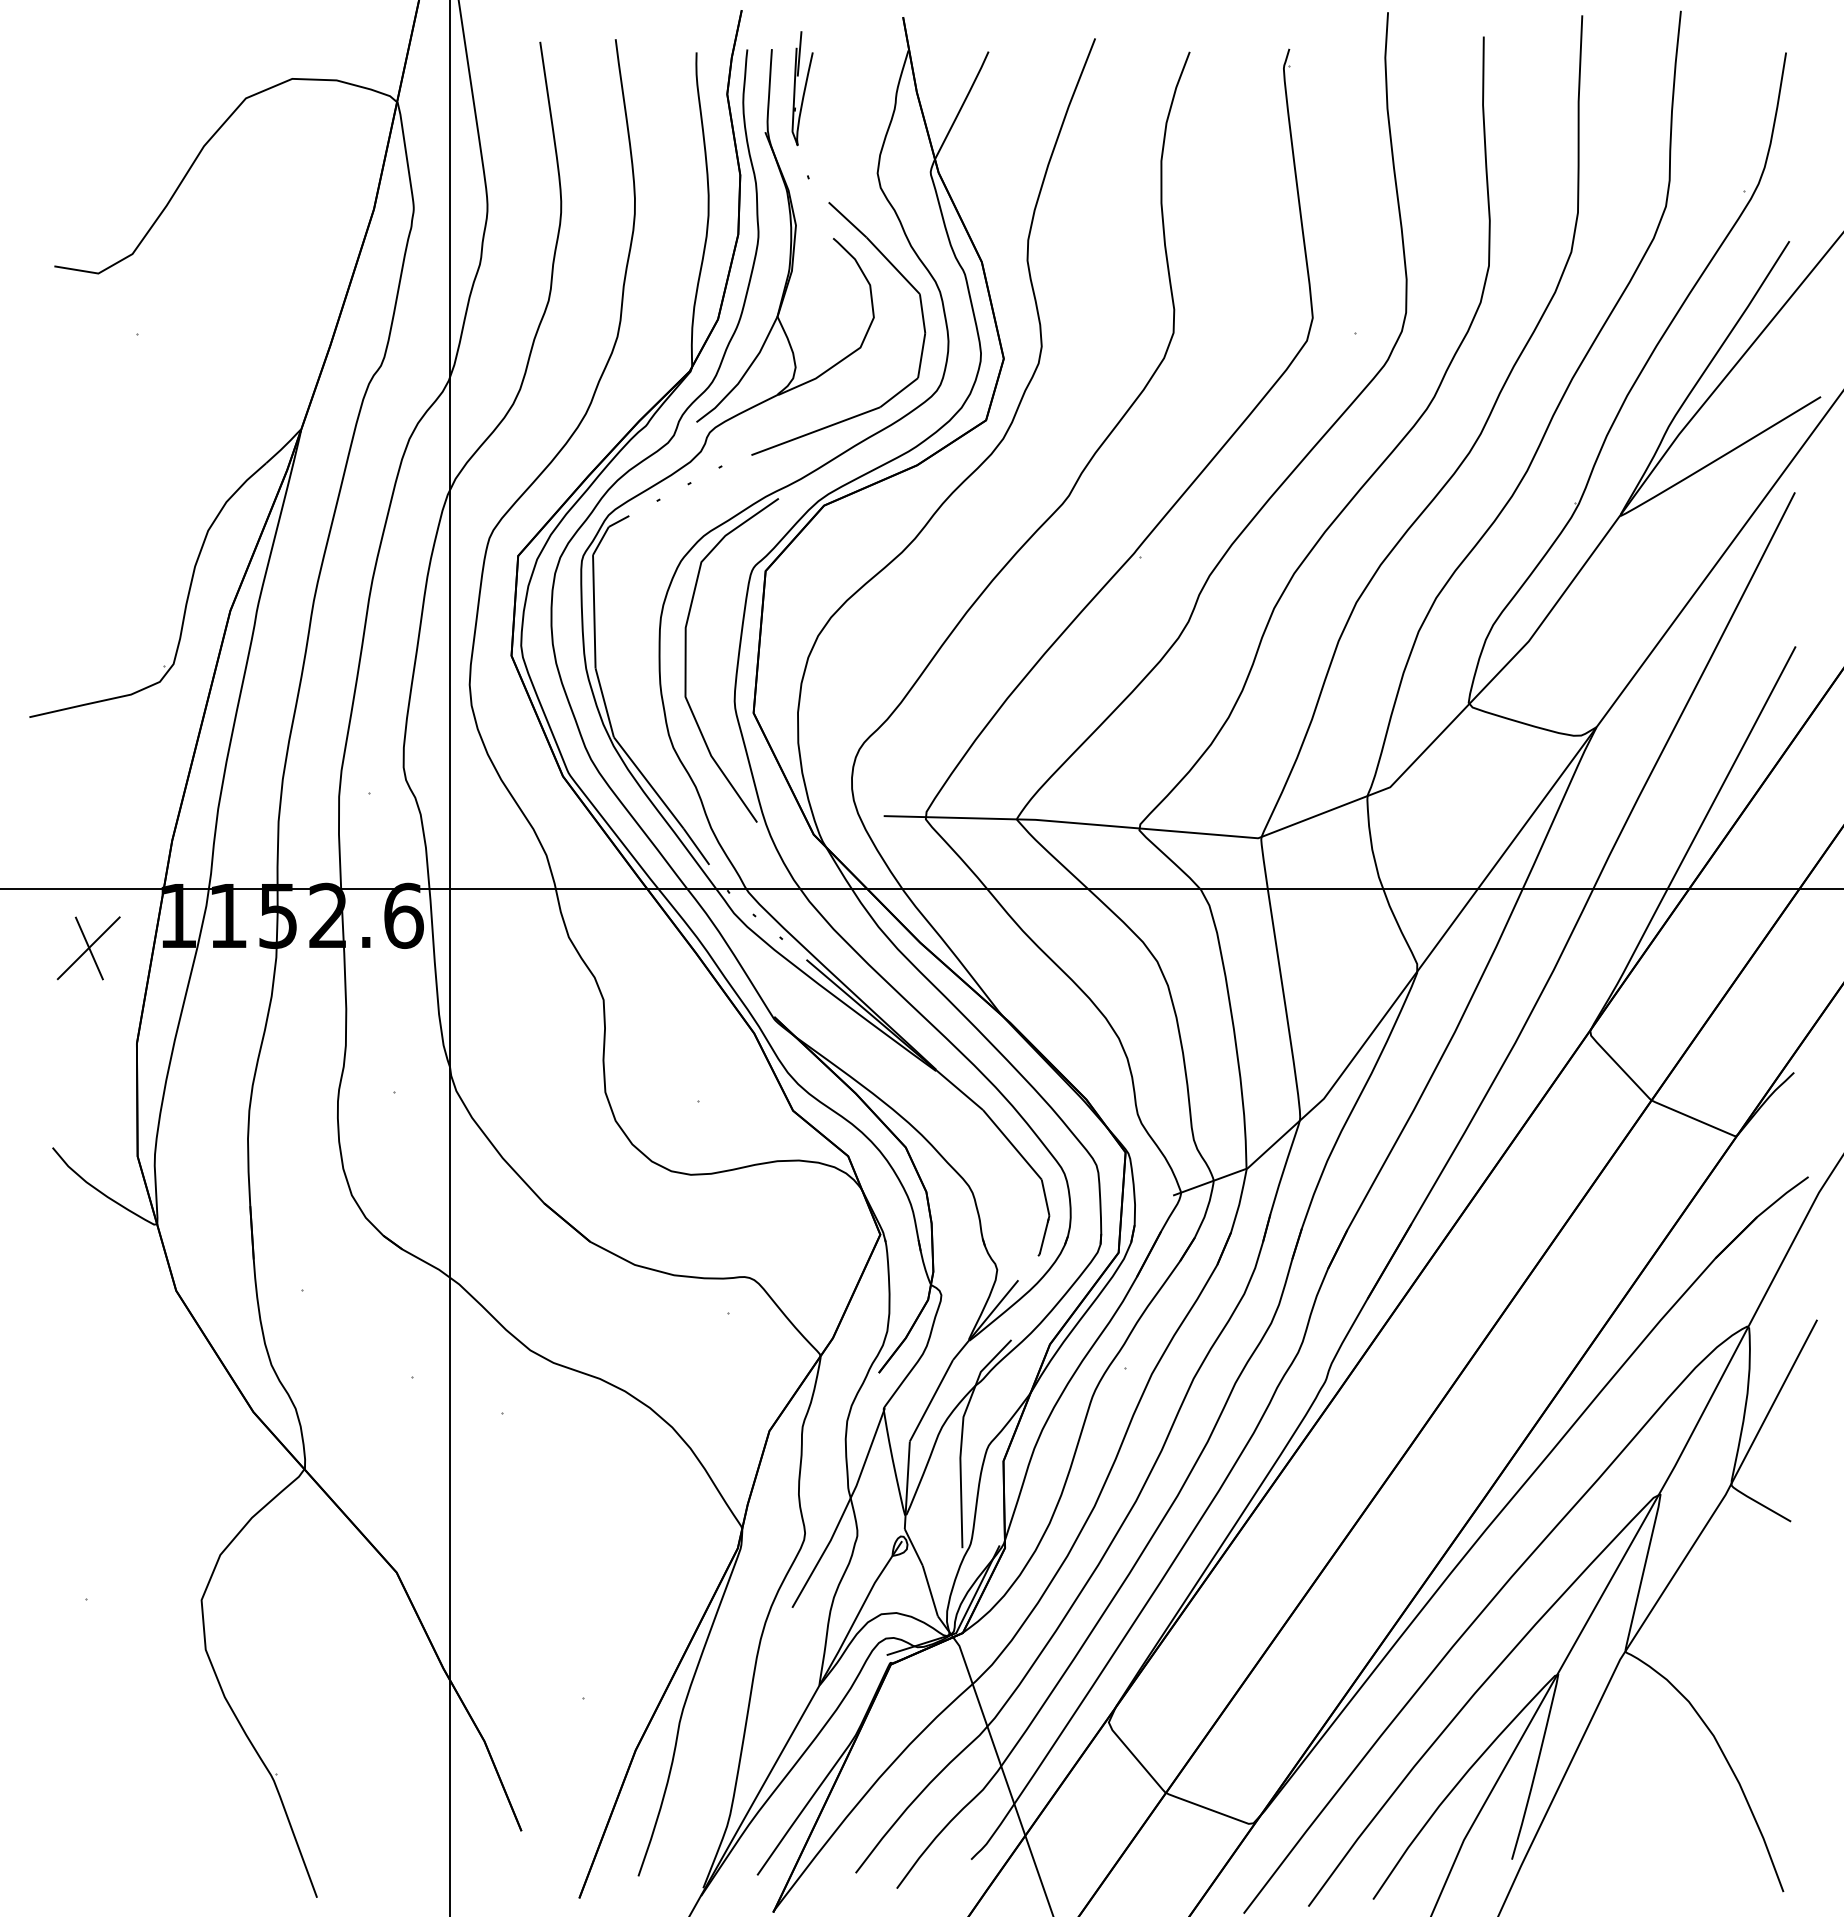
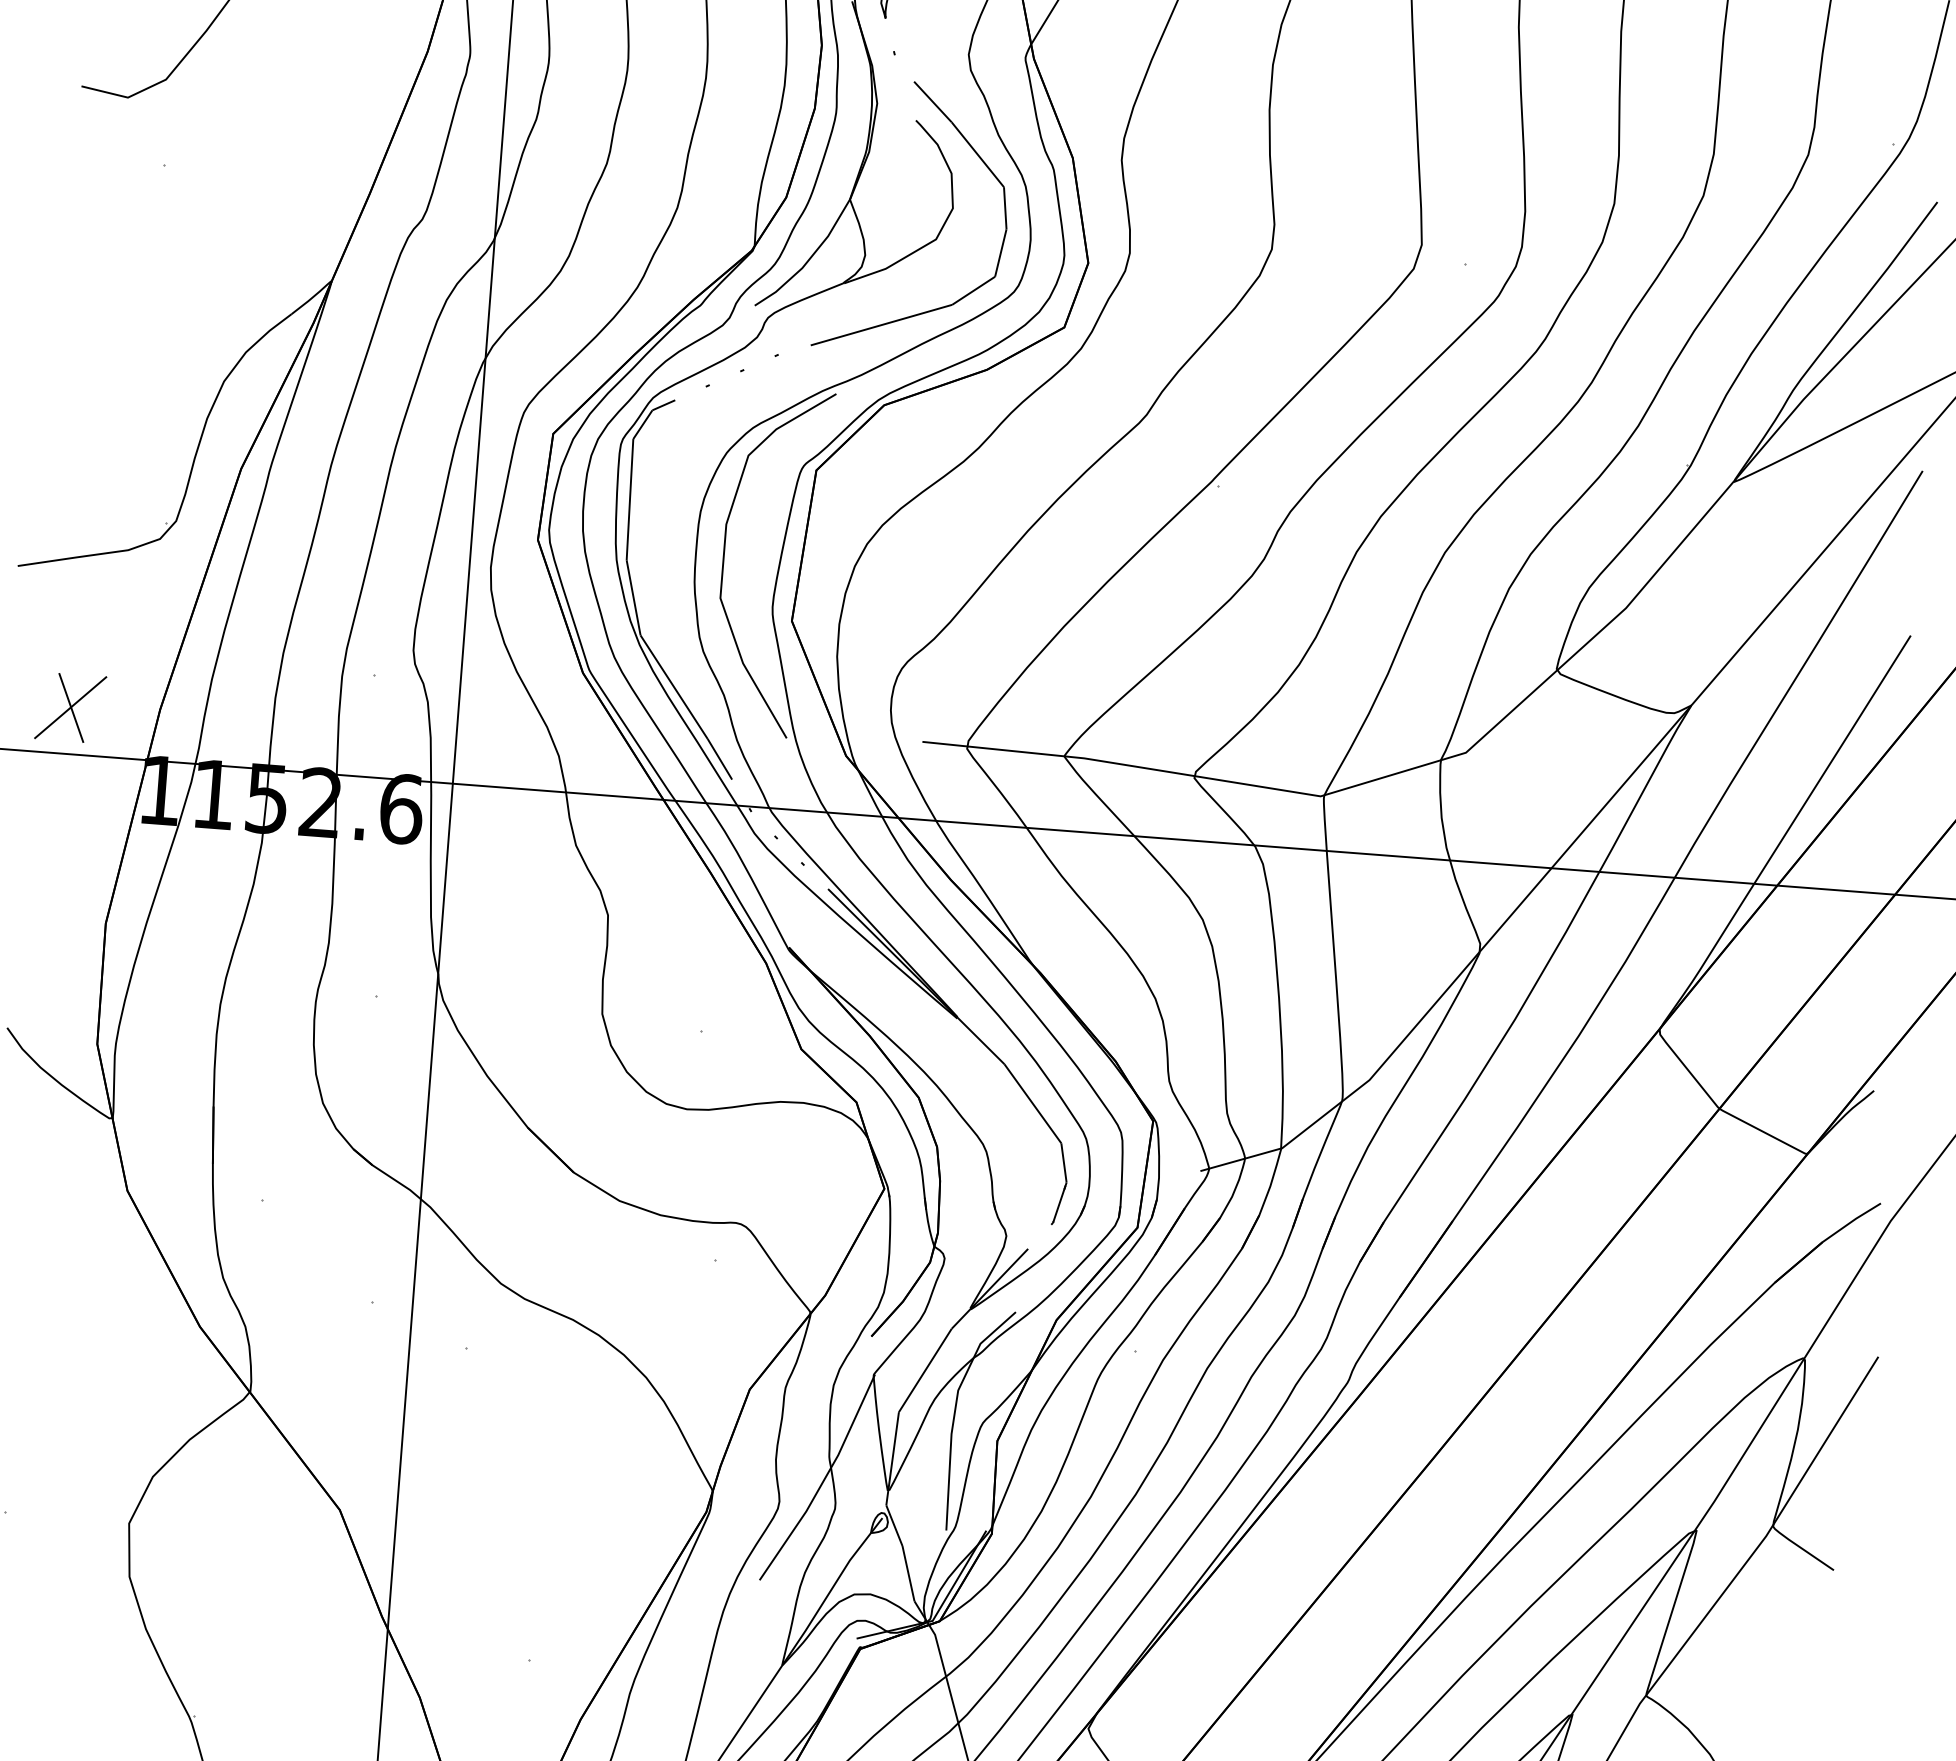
part: (88, 948) -> (70, 707), moved

